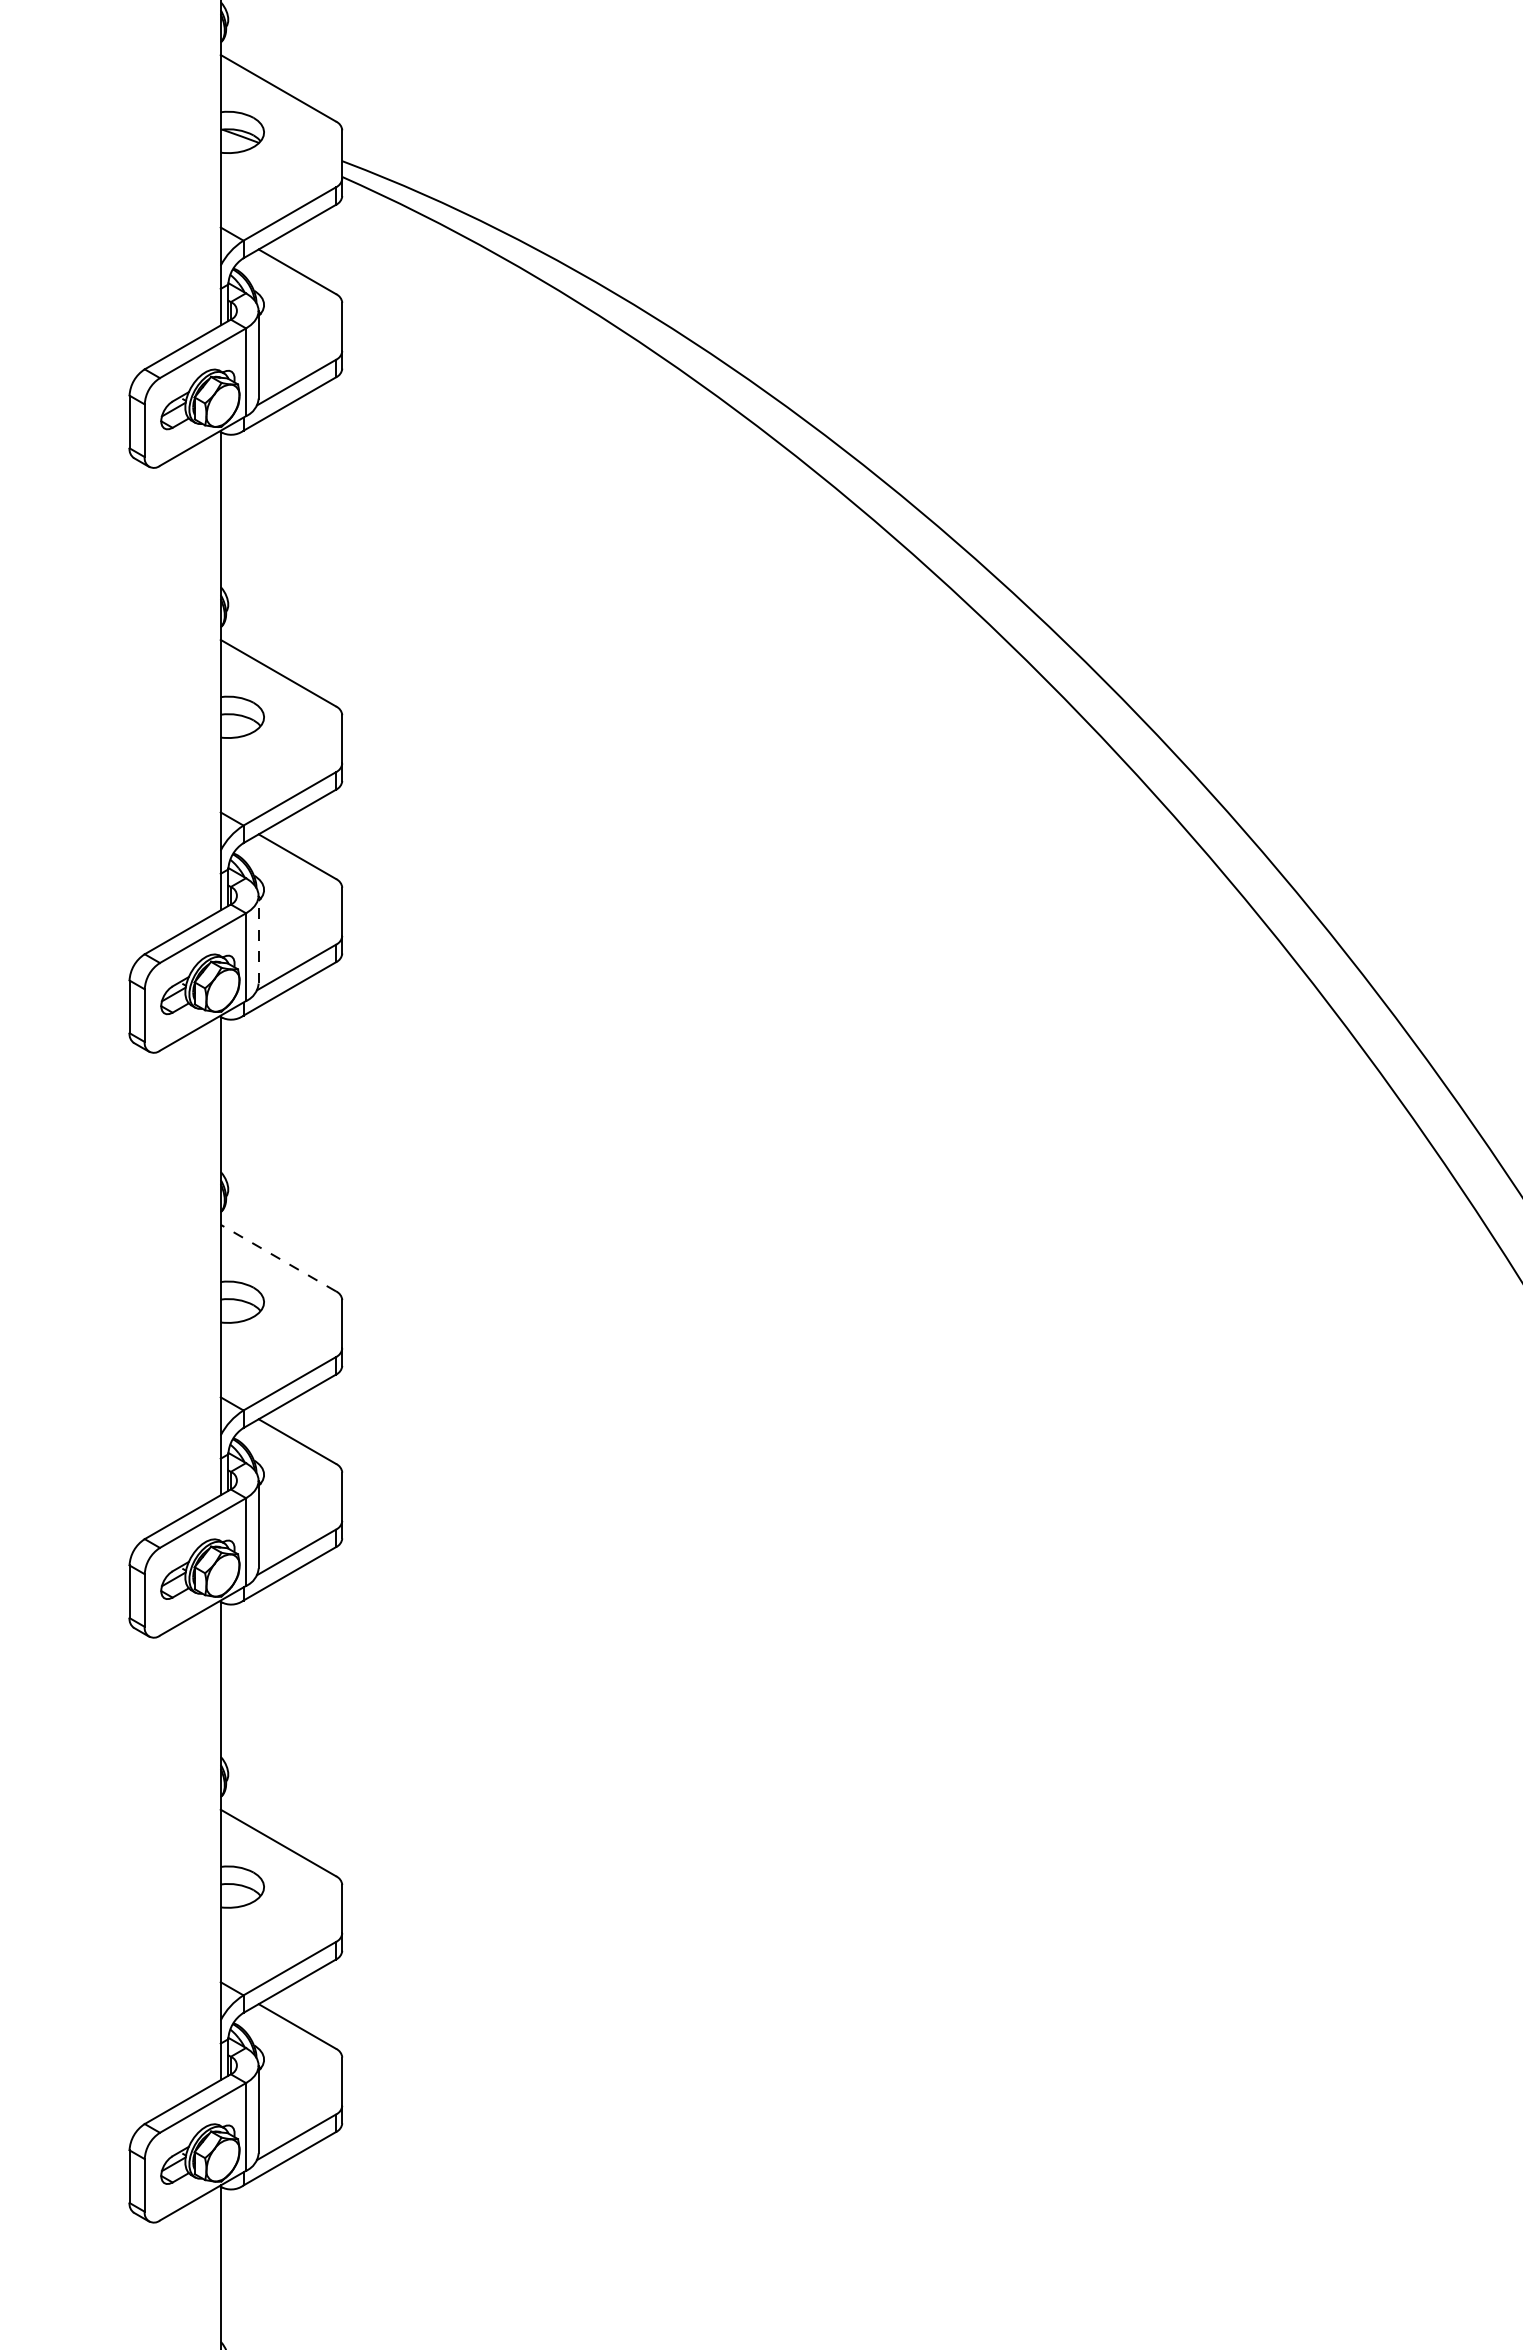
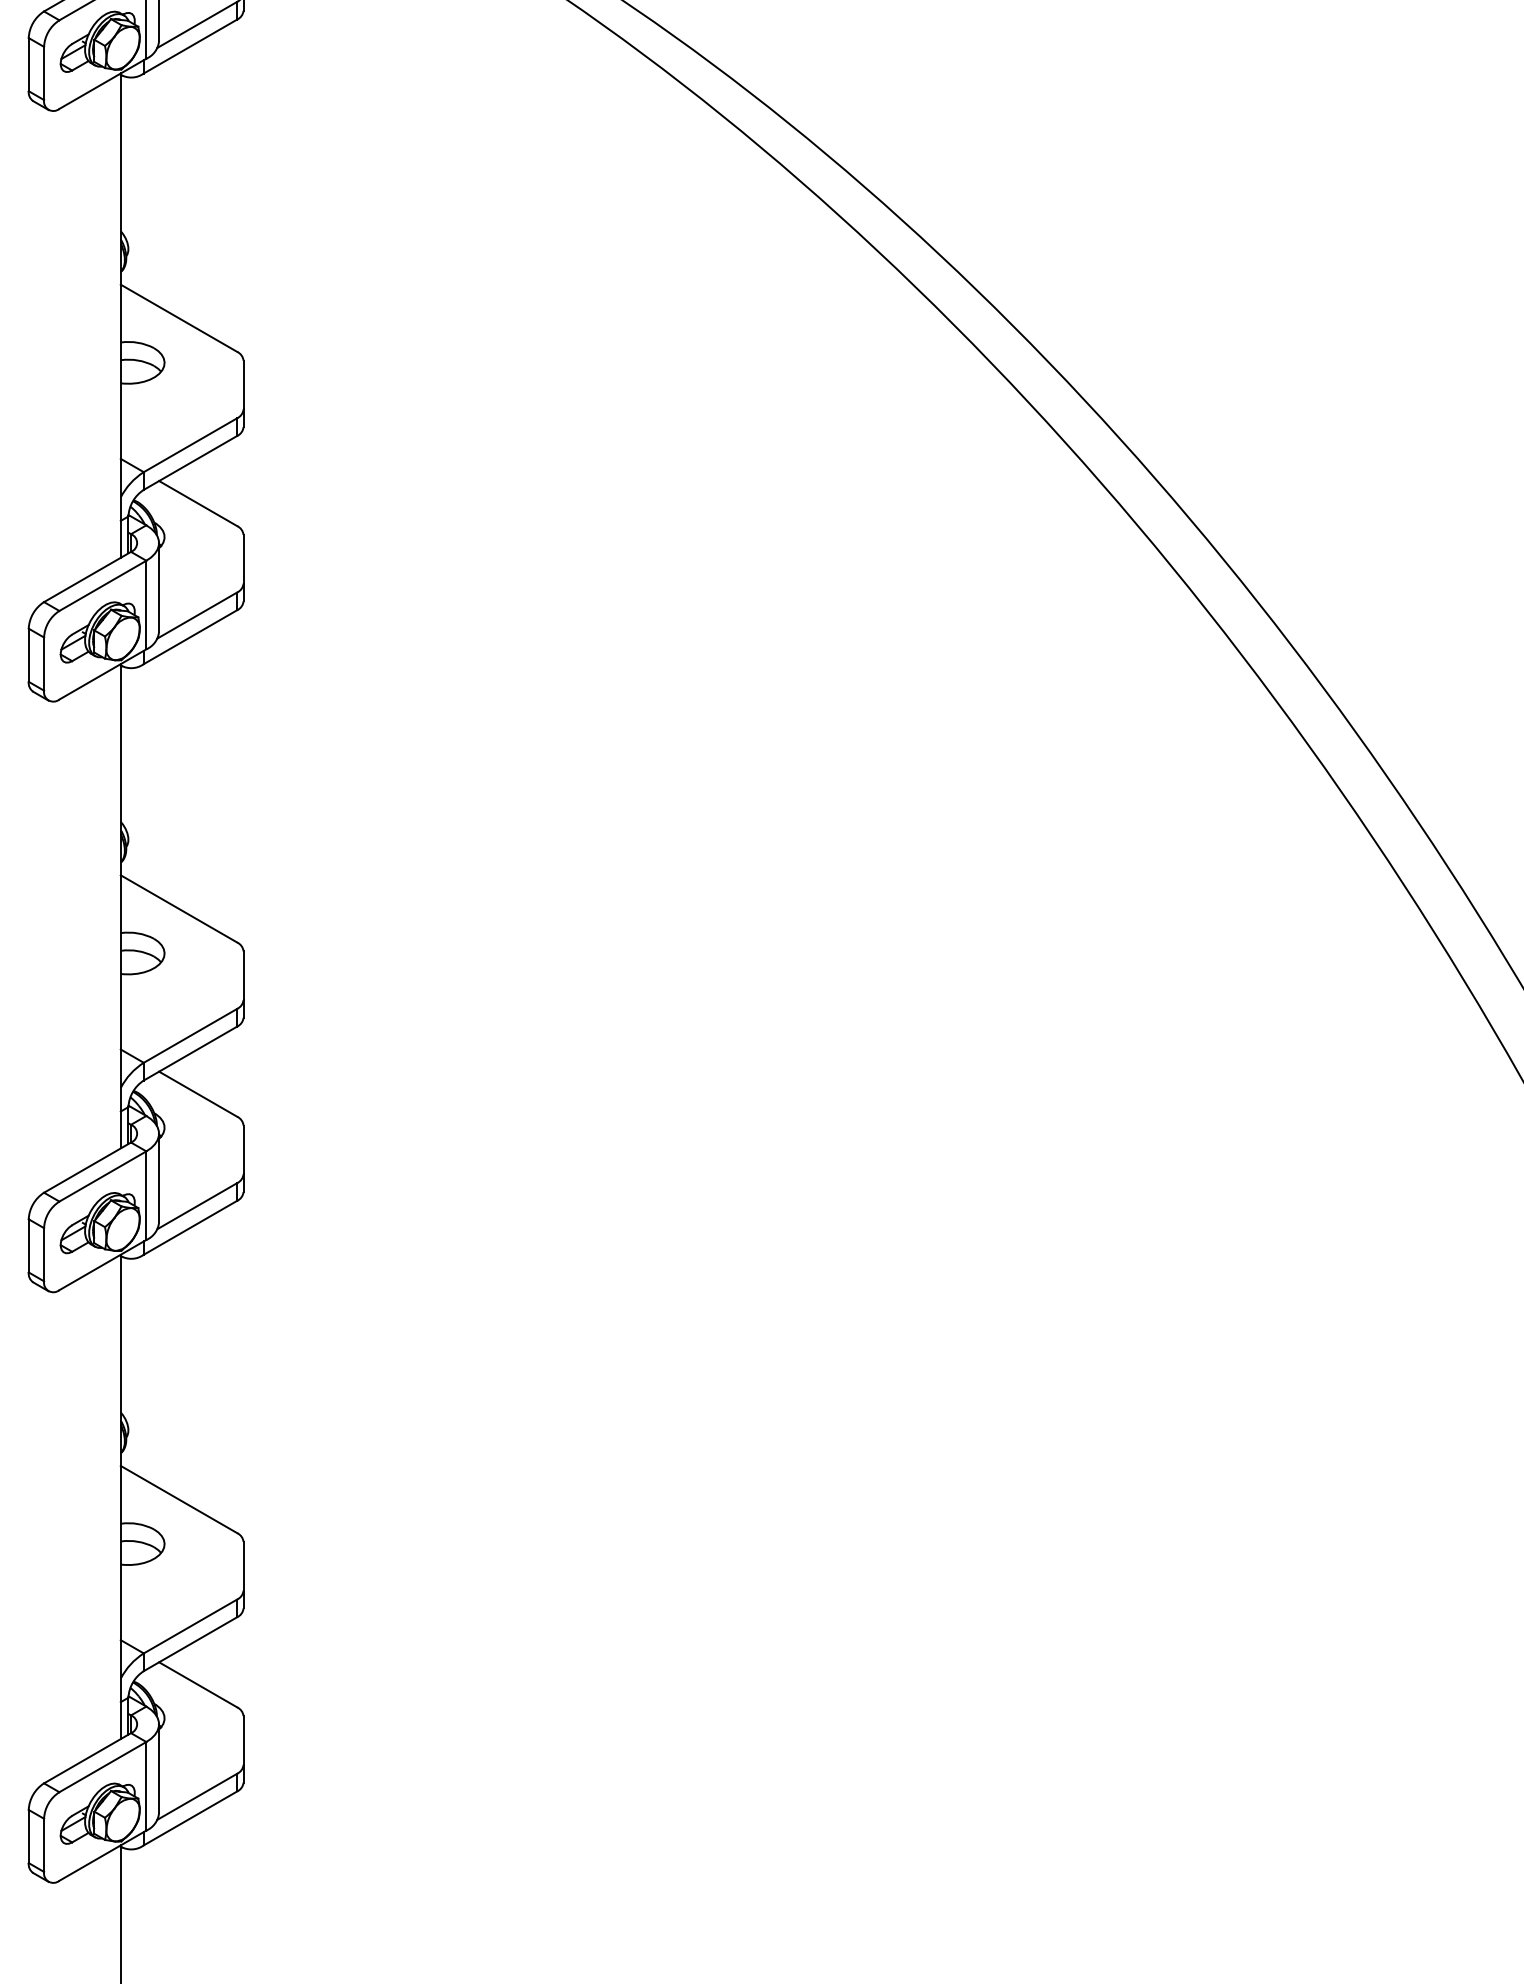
line: (258, 939) -> (158, 587), dashed -> solid
line: (278, 1258) -> (179, 909), dashed -> solid

